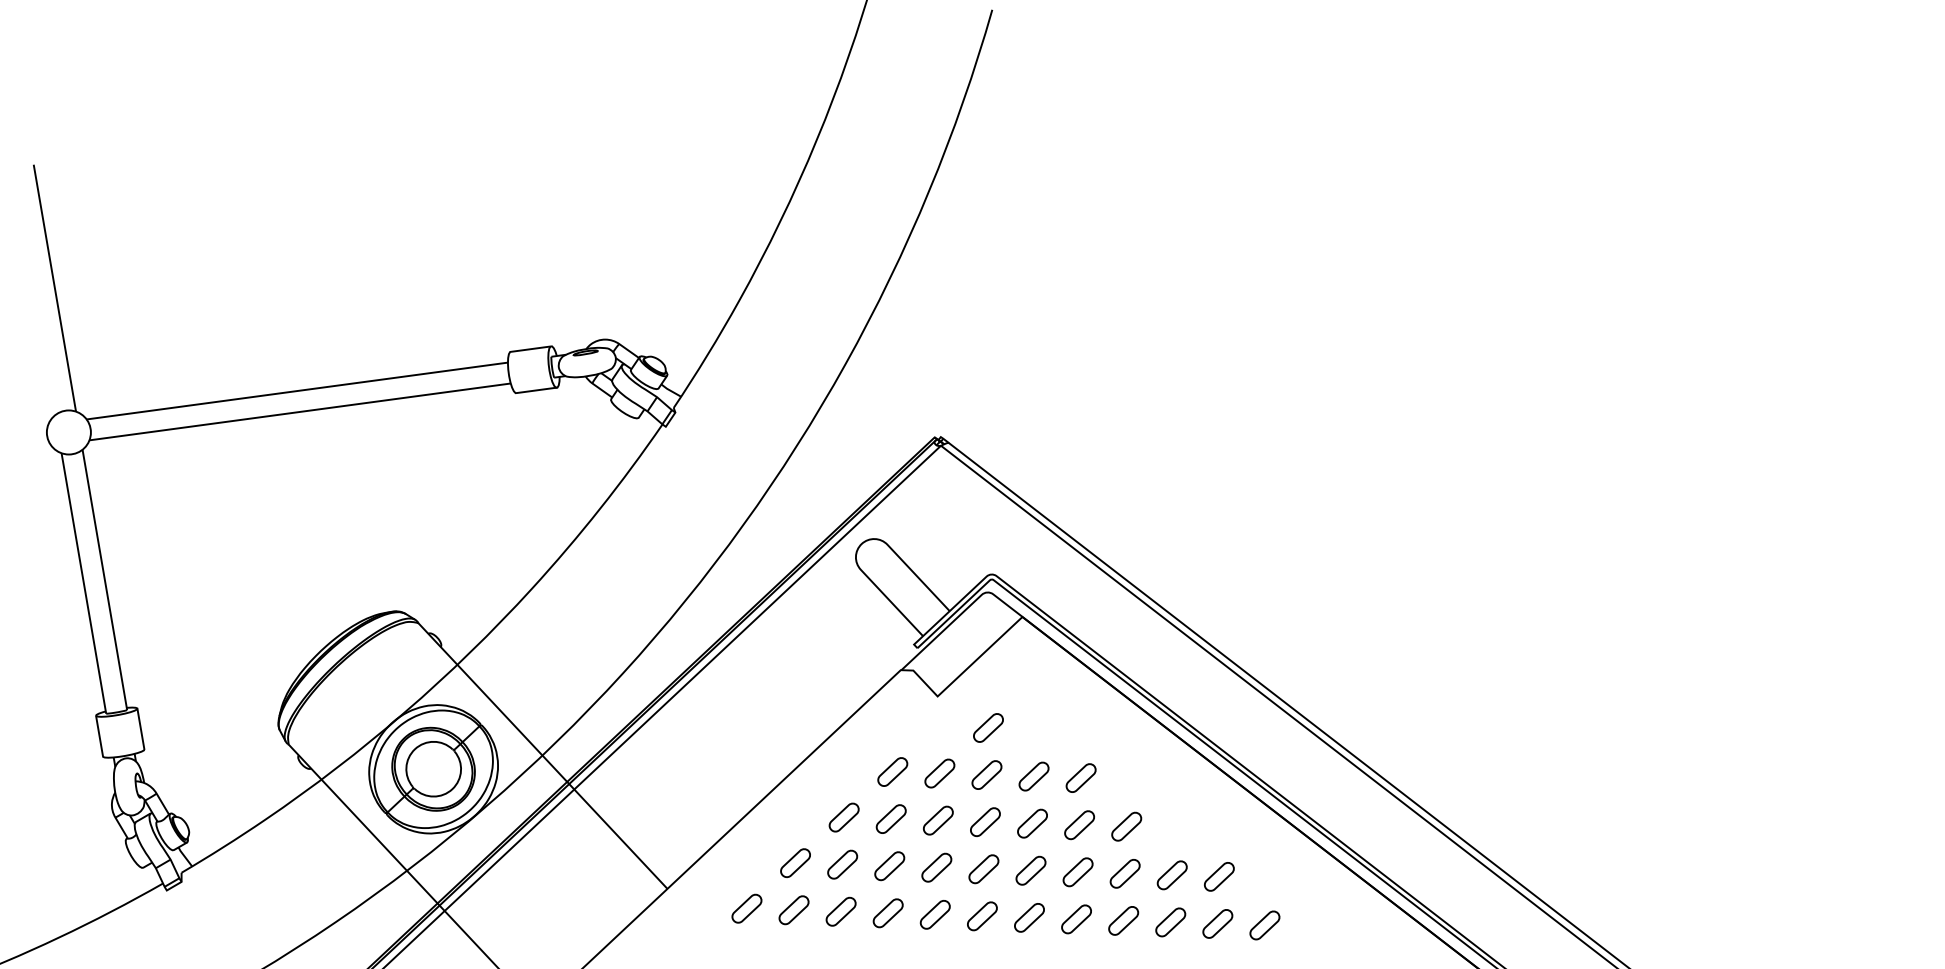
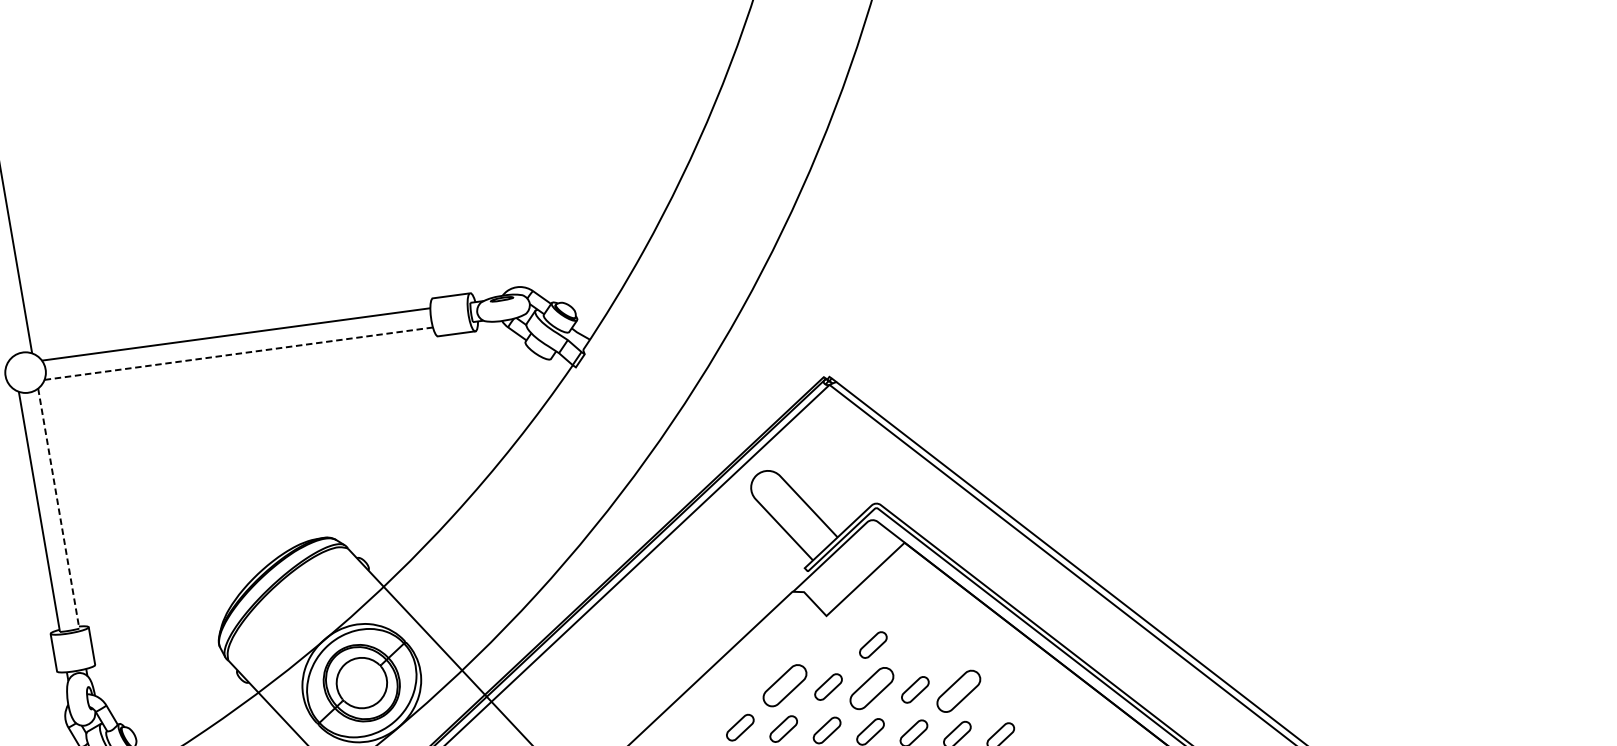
line: (300, 411) -> (239, 353), solid -> dashed
line: (104, 580) -> (58, 509), solid -> dashed
part: (892, 771) -> (784, 685), size x1.6
part: (986, 774) -> (871, 687), size x1.6
part: (1080, 777) -> (958, 690), size x1.6

